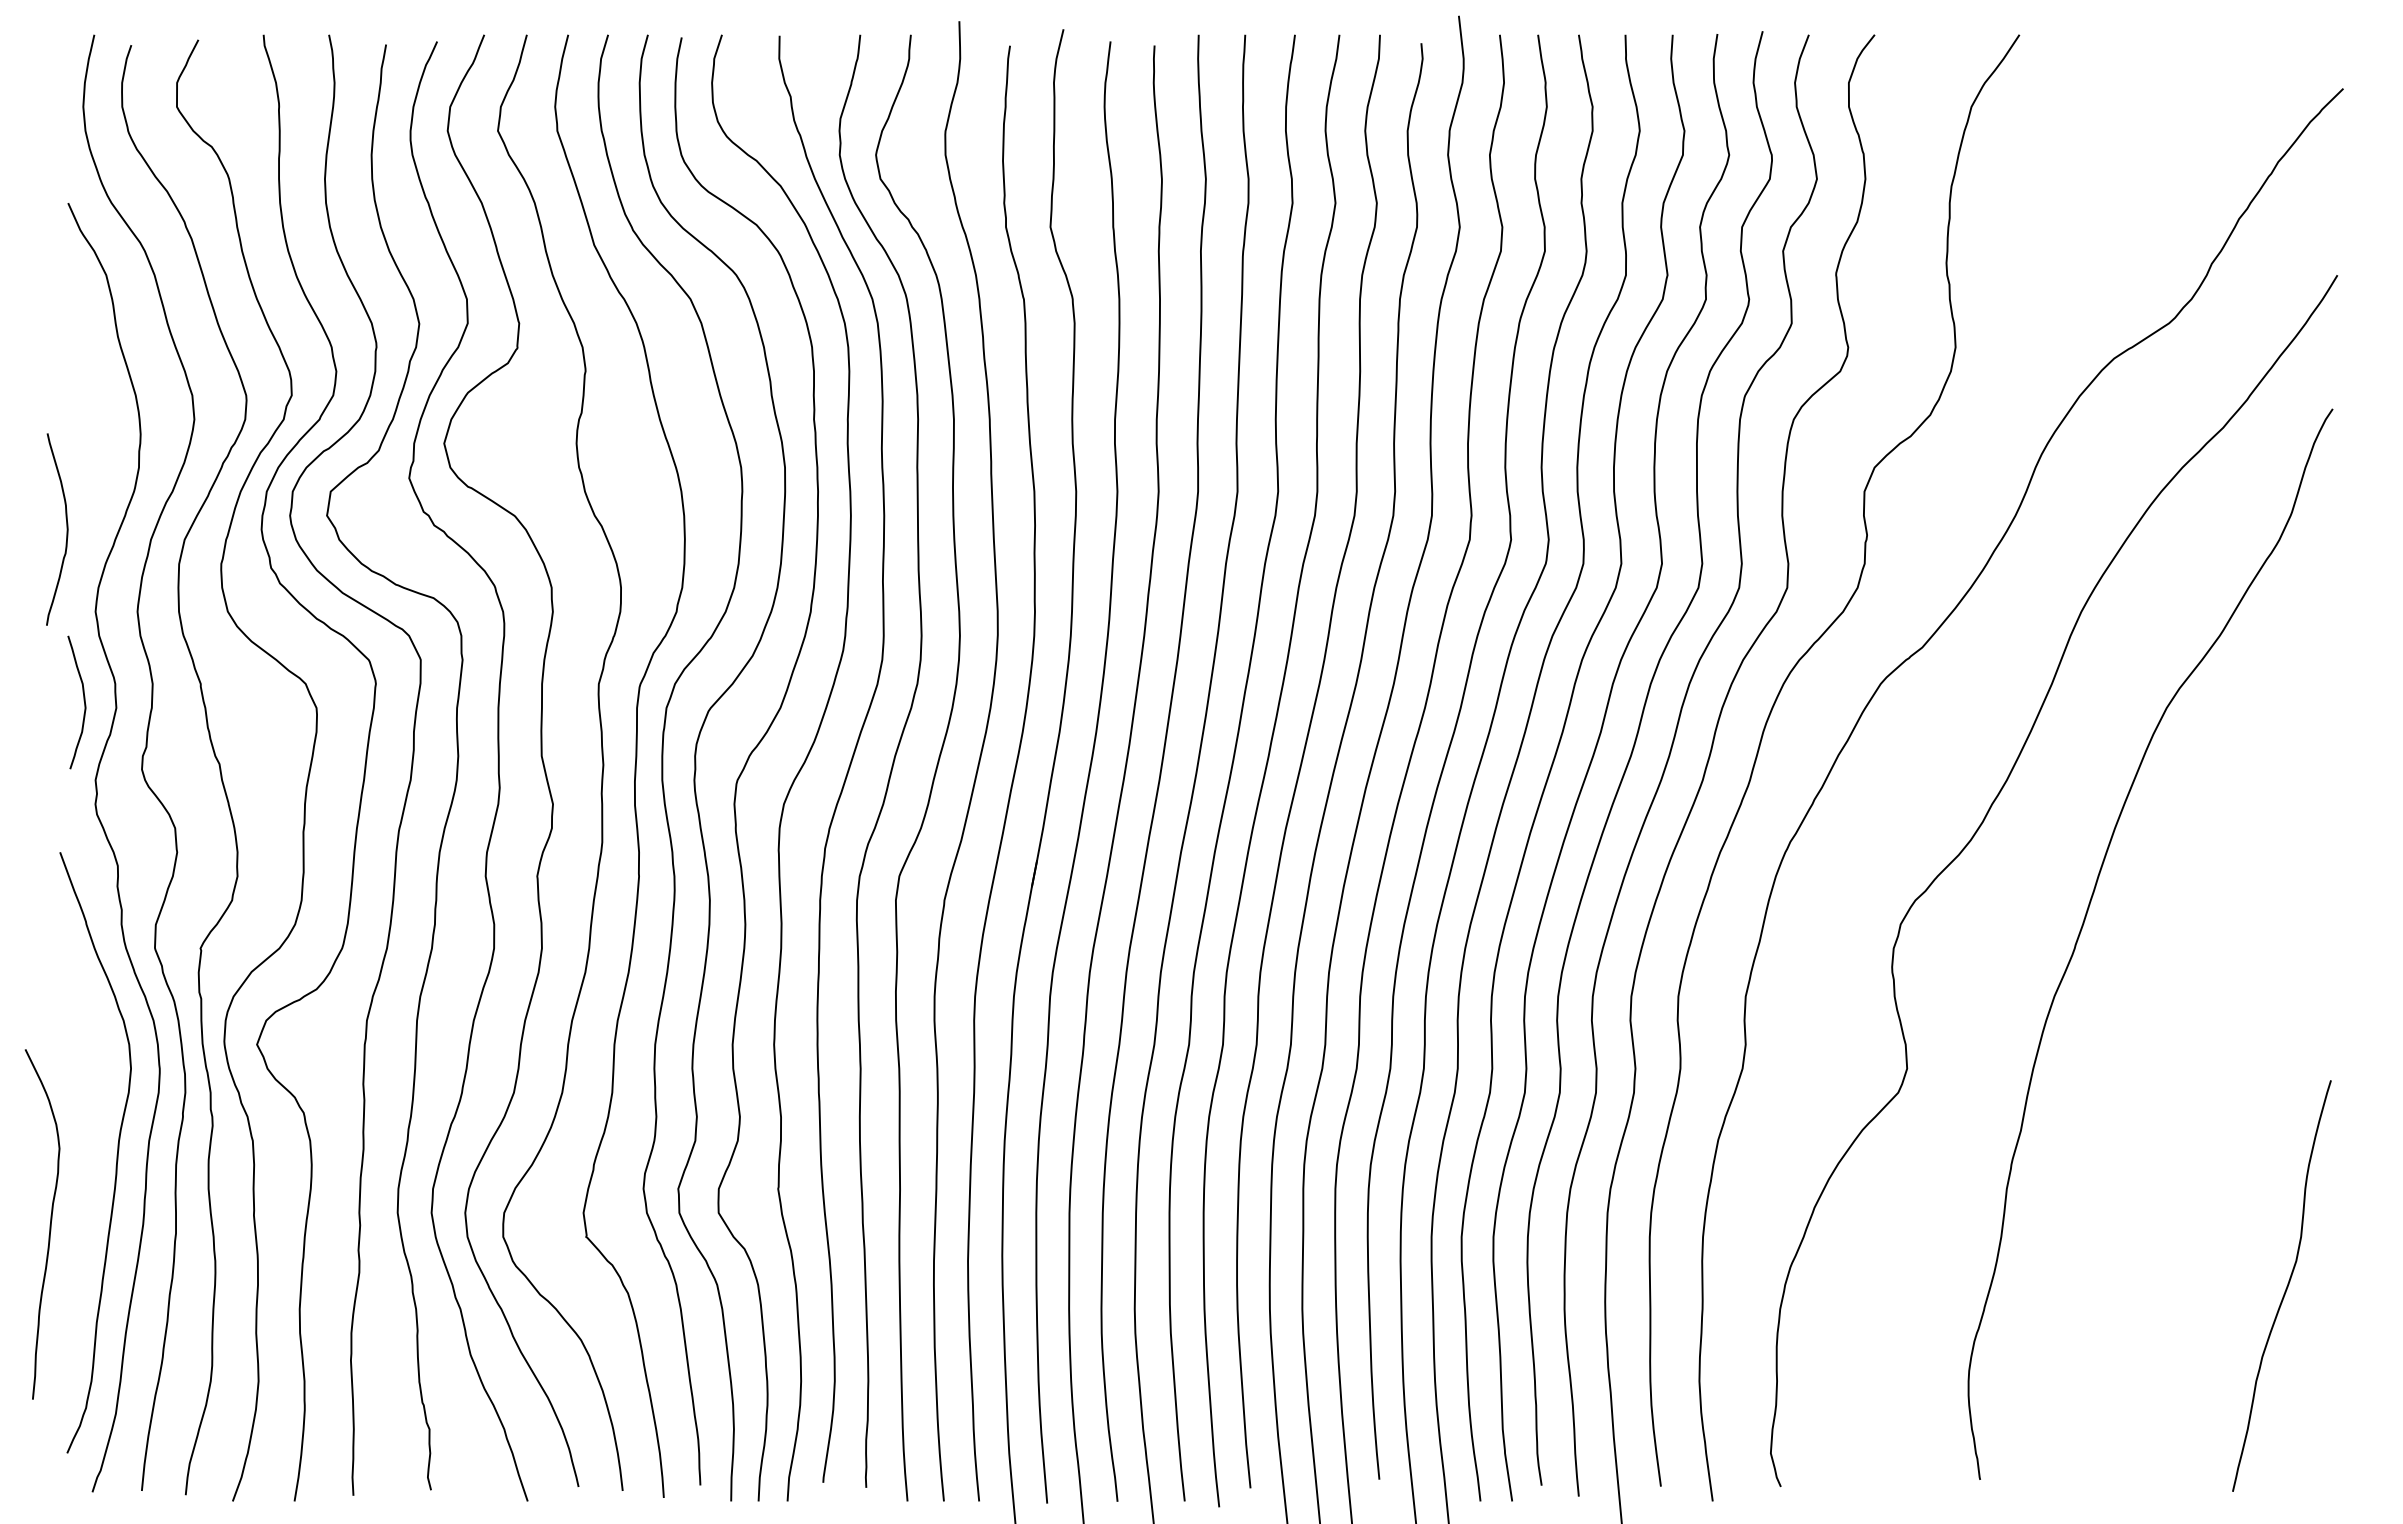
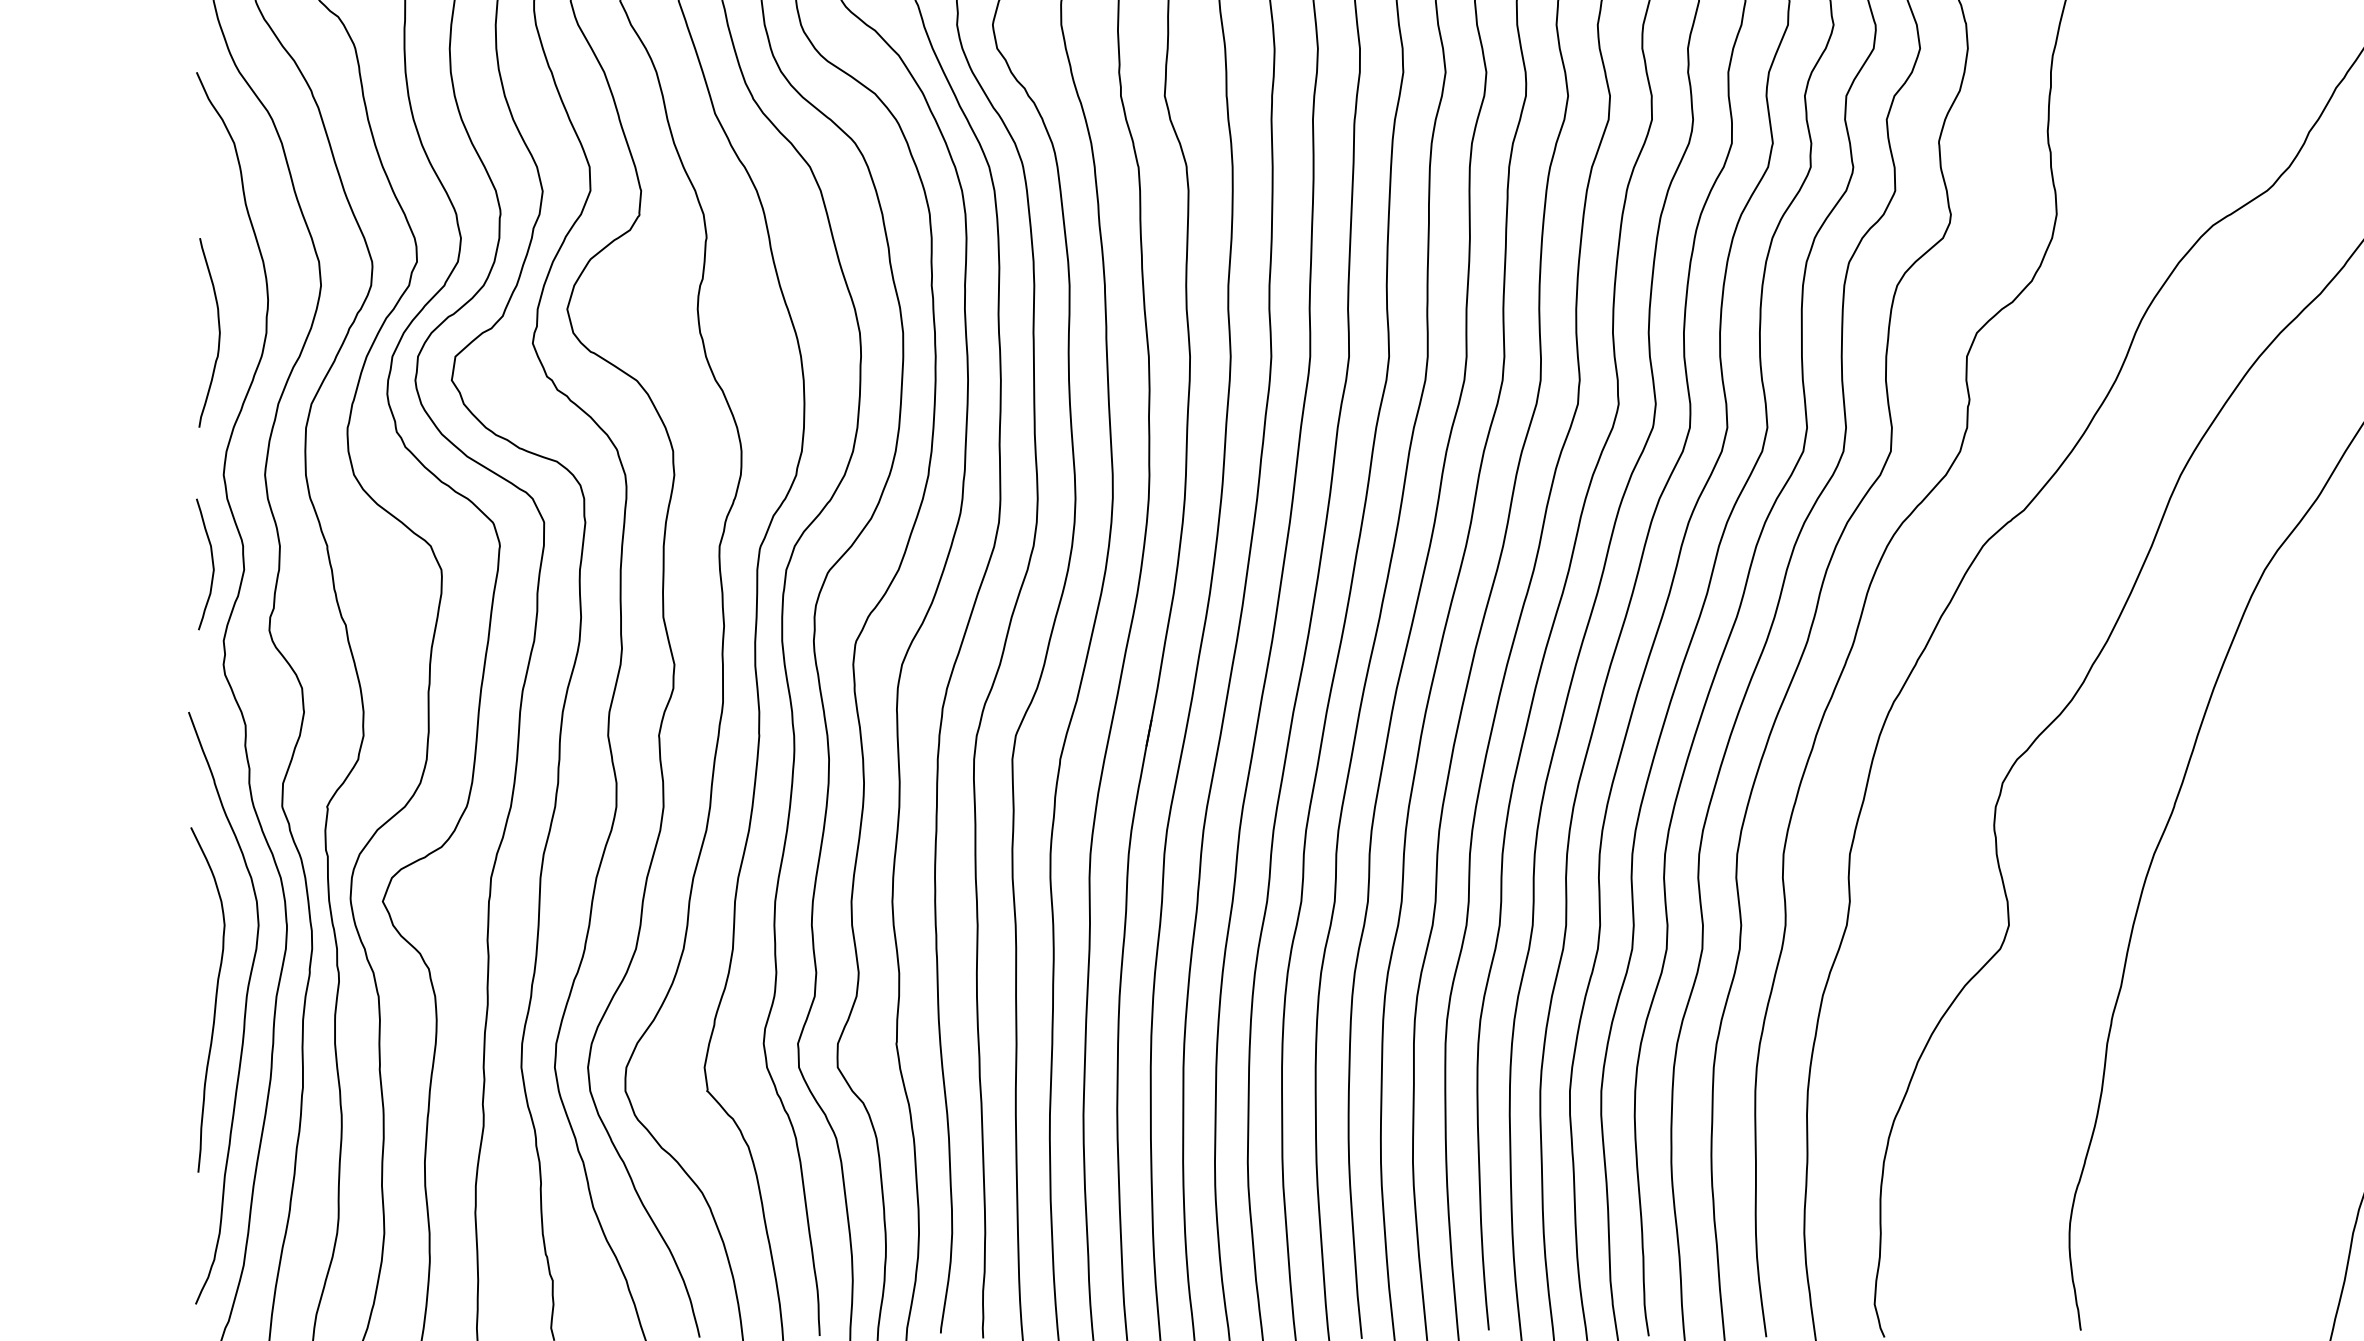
curve: (66, 529) -> (218, 332), moved
curve: (49, 1224) -> (214, 1000), moved

